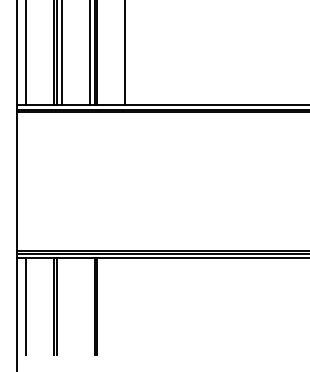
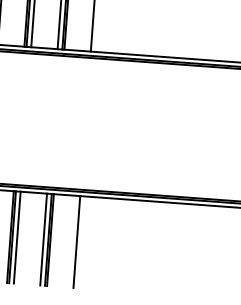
line: (61, 306) -> (17, 237), added
line: (89, 306) -> (43, 239), added
line: (124, 306) -> (76, 241), added

